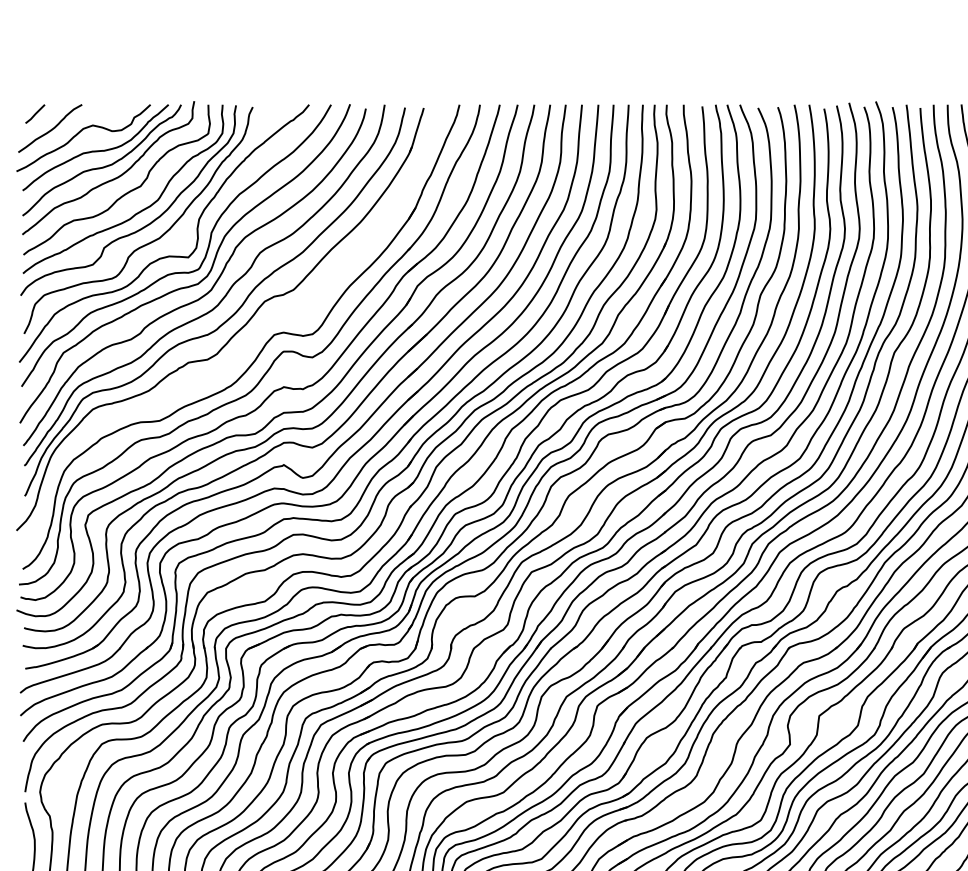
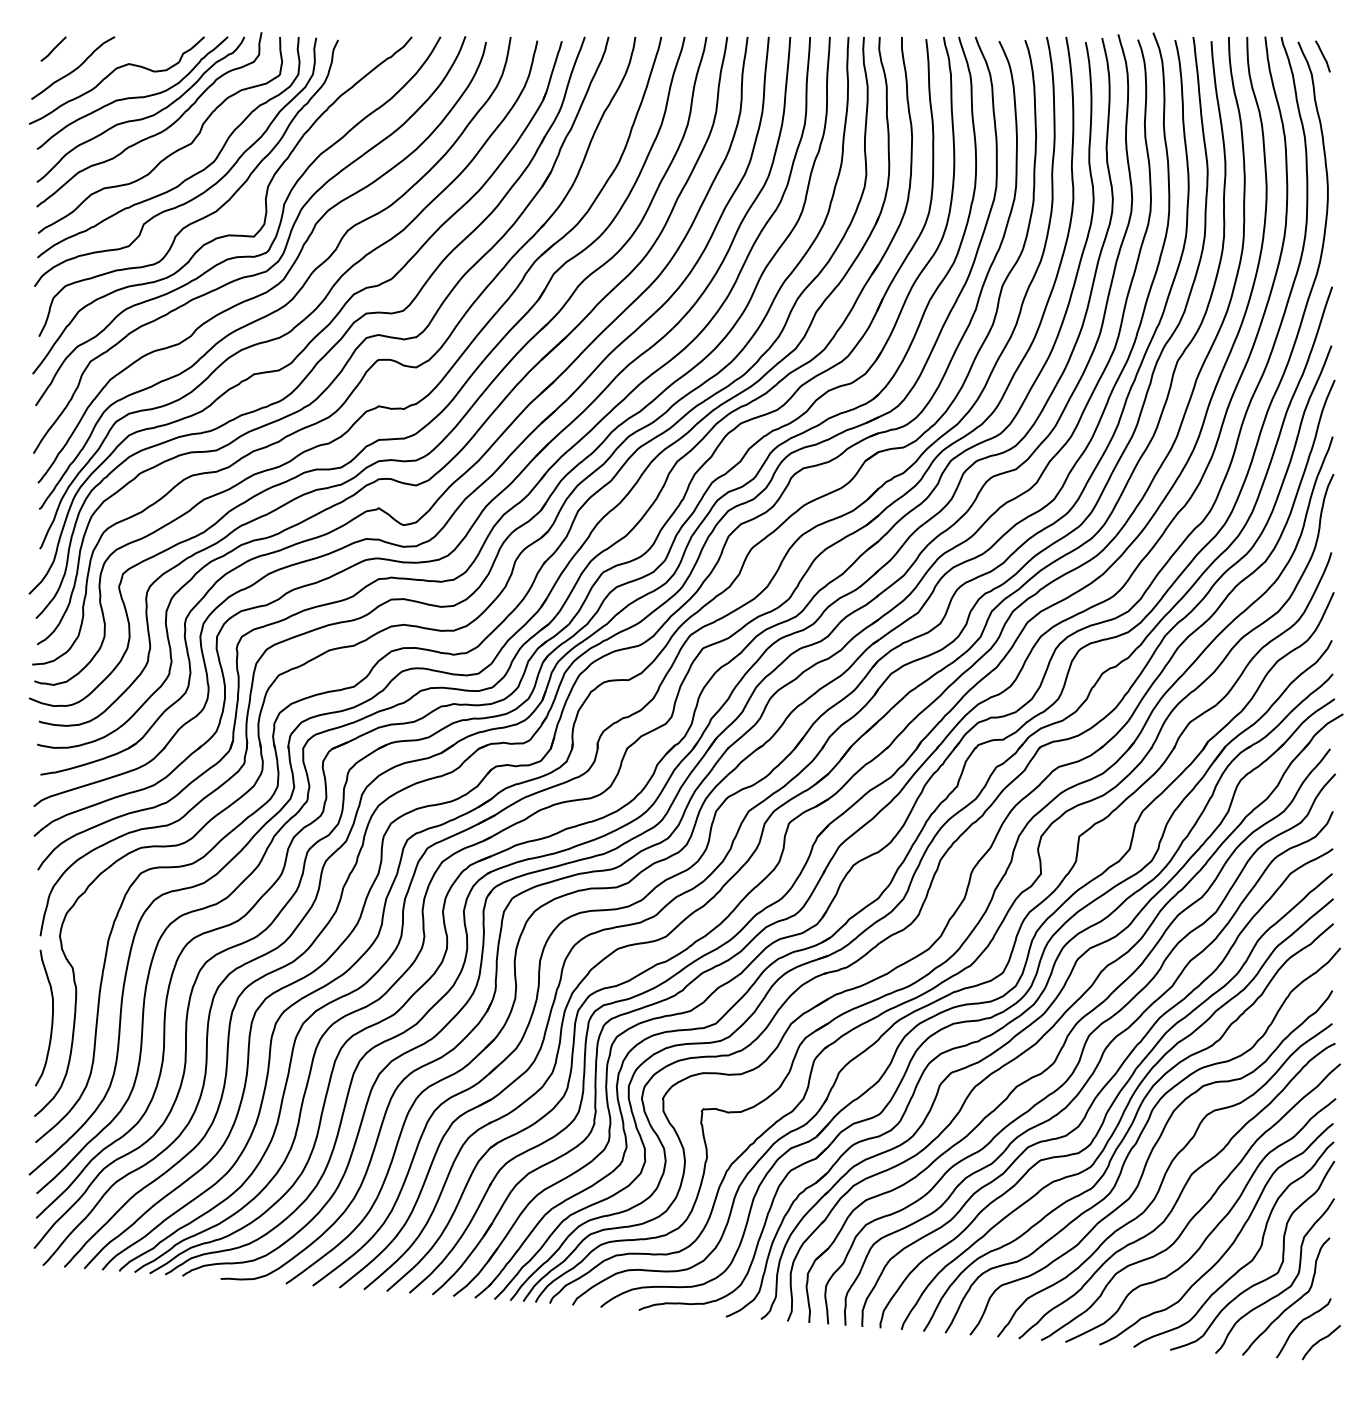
part: (247, 342) -> (331, 347), added

